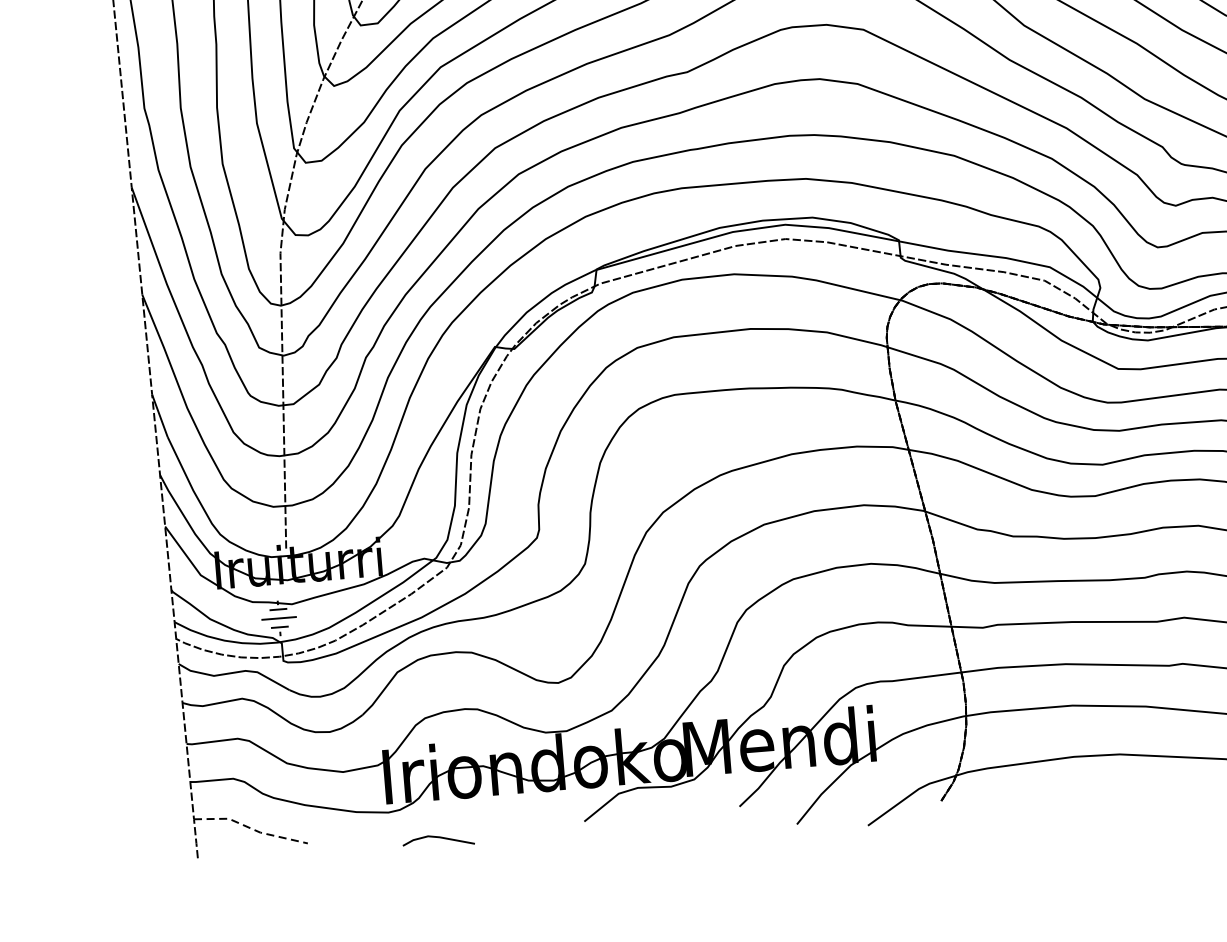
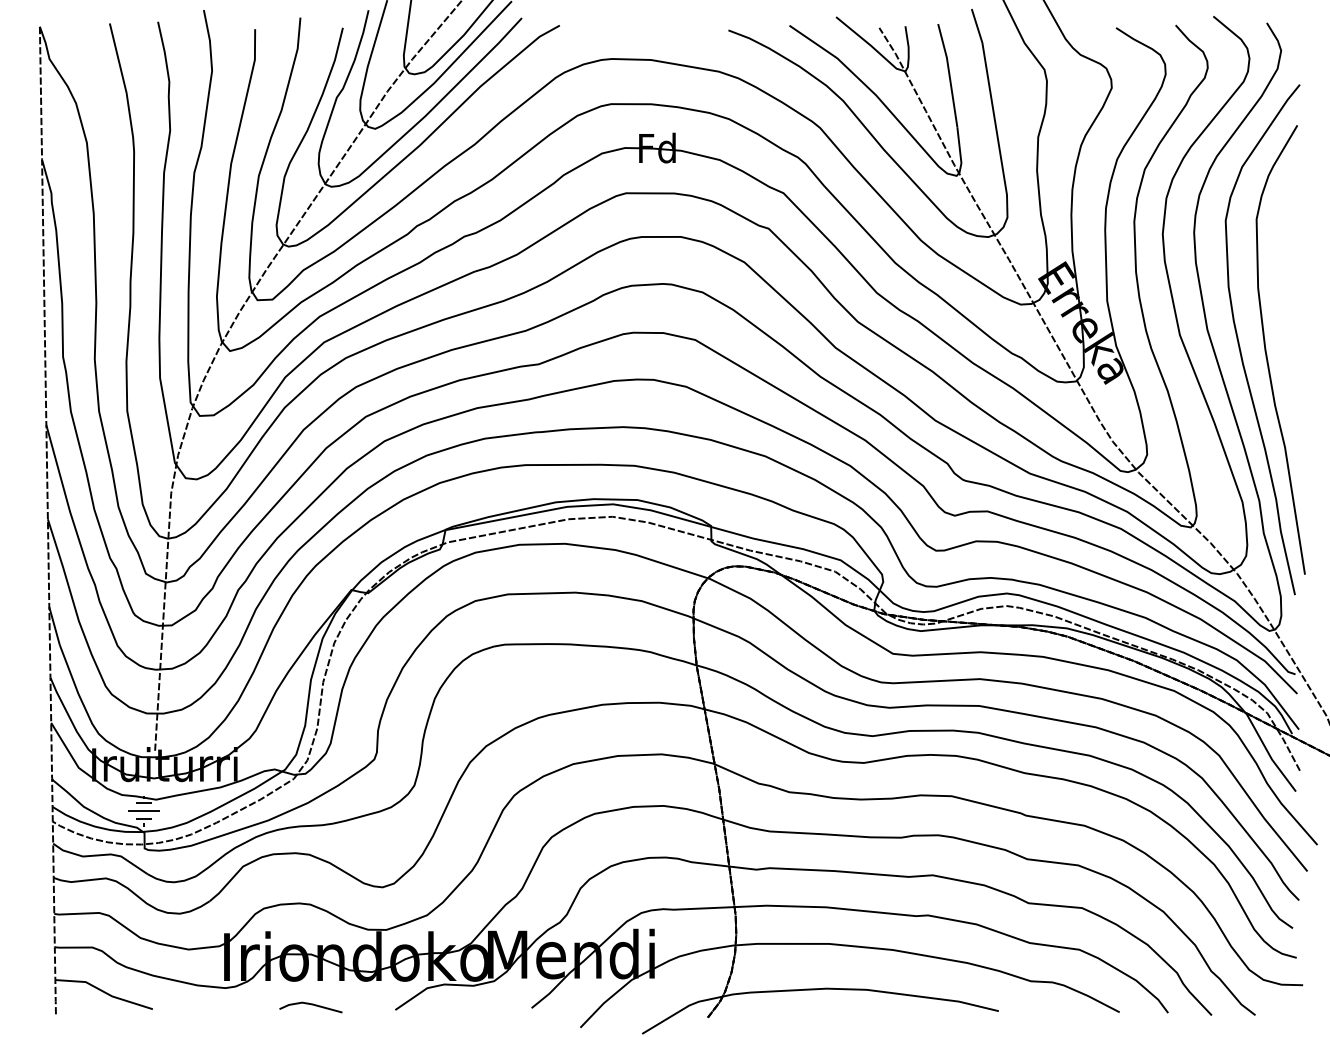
line: (251, 828) -> (104, 992), dashed -> solid
line: (439, 838) -> (311, 1005), moved

